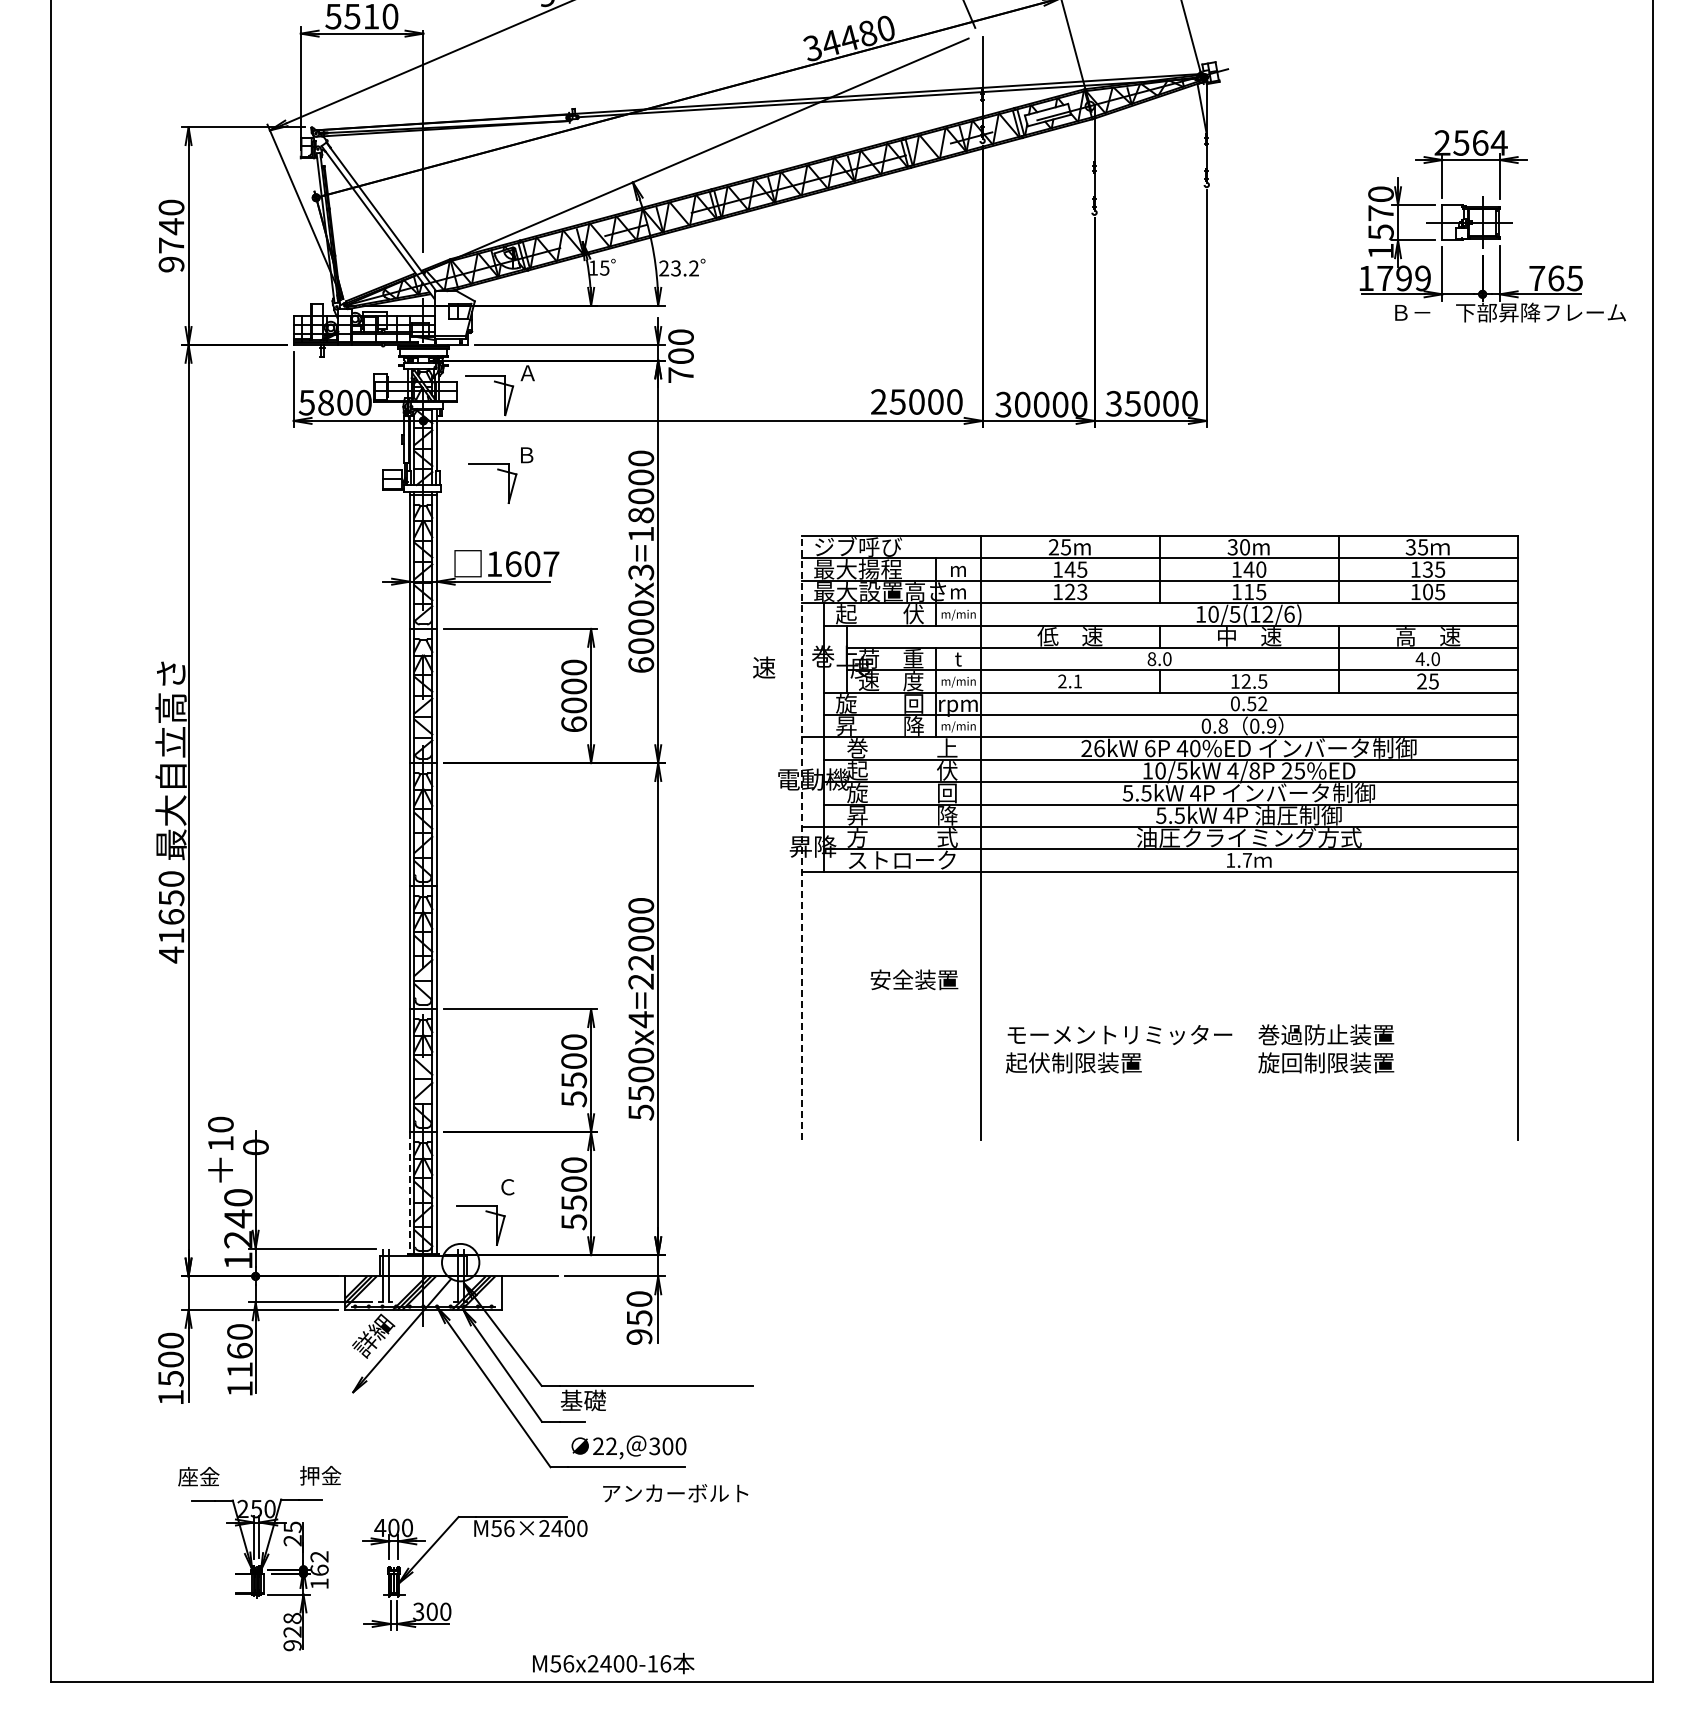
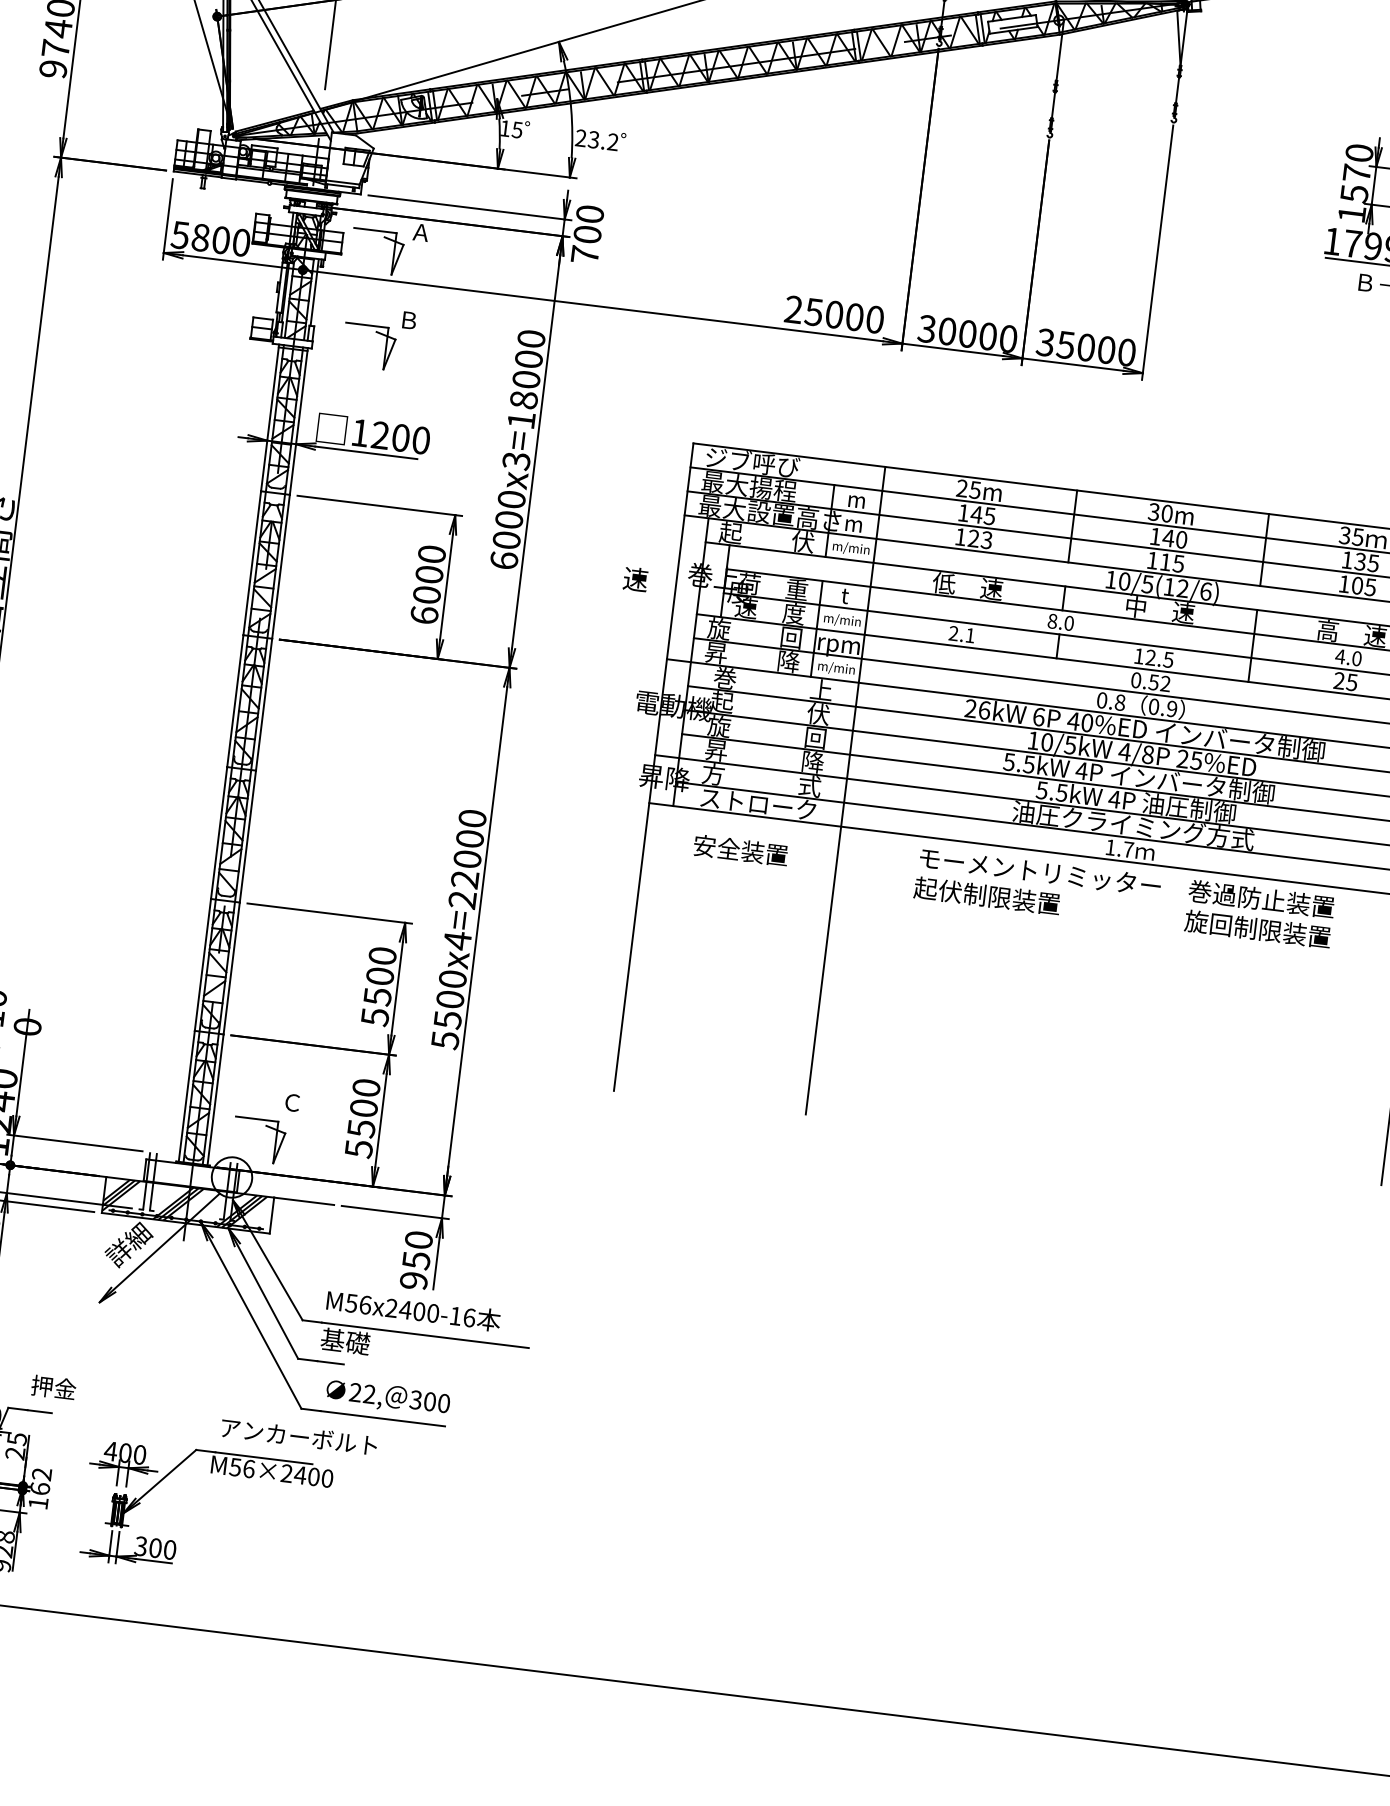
text: (532, 564) -> (400, 438), 1607 -> 1200
line: (801, 838) -> (653, 767), dashed -> solid
text: (914, 979) -> (741, 850), moved
text: (1200, 1048) -> (1124, 897), moved
line: (409, 1193) -> (186, 1096), dashed -> solid
text: (675, 1493) -> (298, 1436), moved
text: (613, 1663) -> (413, 1310), moved

